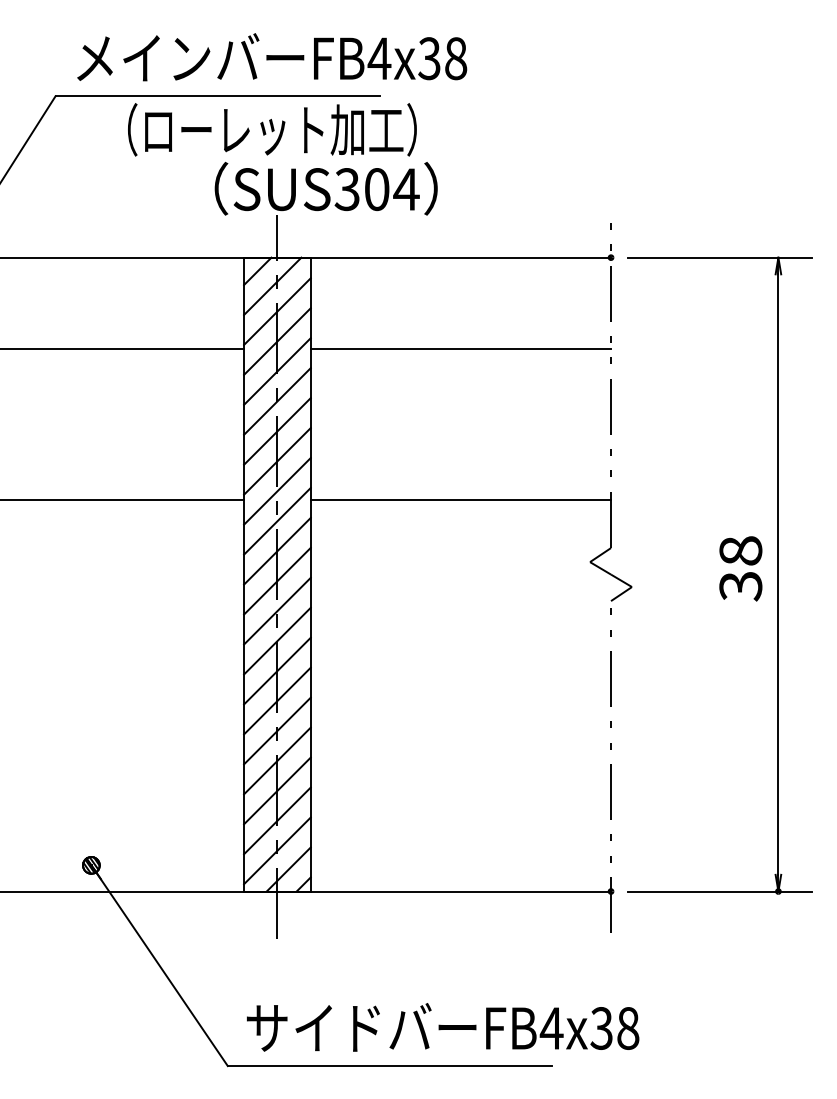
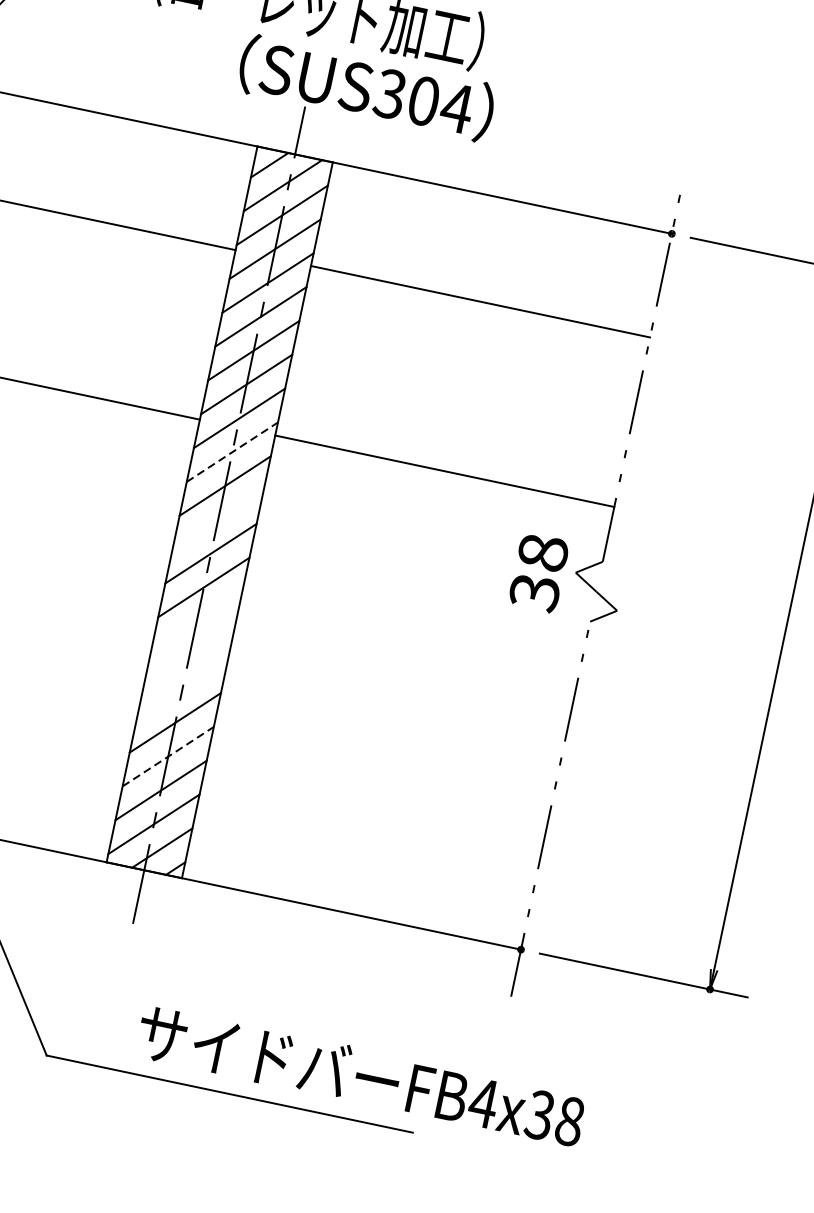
line: (277, 520) -> (232, 451), solid -> dashed
text: (740, 568) -> (538, 572), moved
line: (277, 580) -> (218, 519), removed
line: (277, 670) -> (196, 620), removed
line: (277, 700) -> (189, 654), removed
line: (277, 730) -> (182, 688), removed
line: (277, 790) -> (168, 756), solid -> dashed
text: (443, 1027) -> (361, 1076), moved

